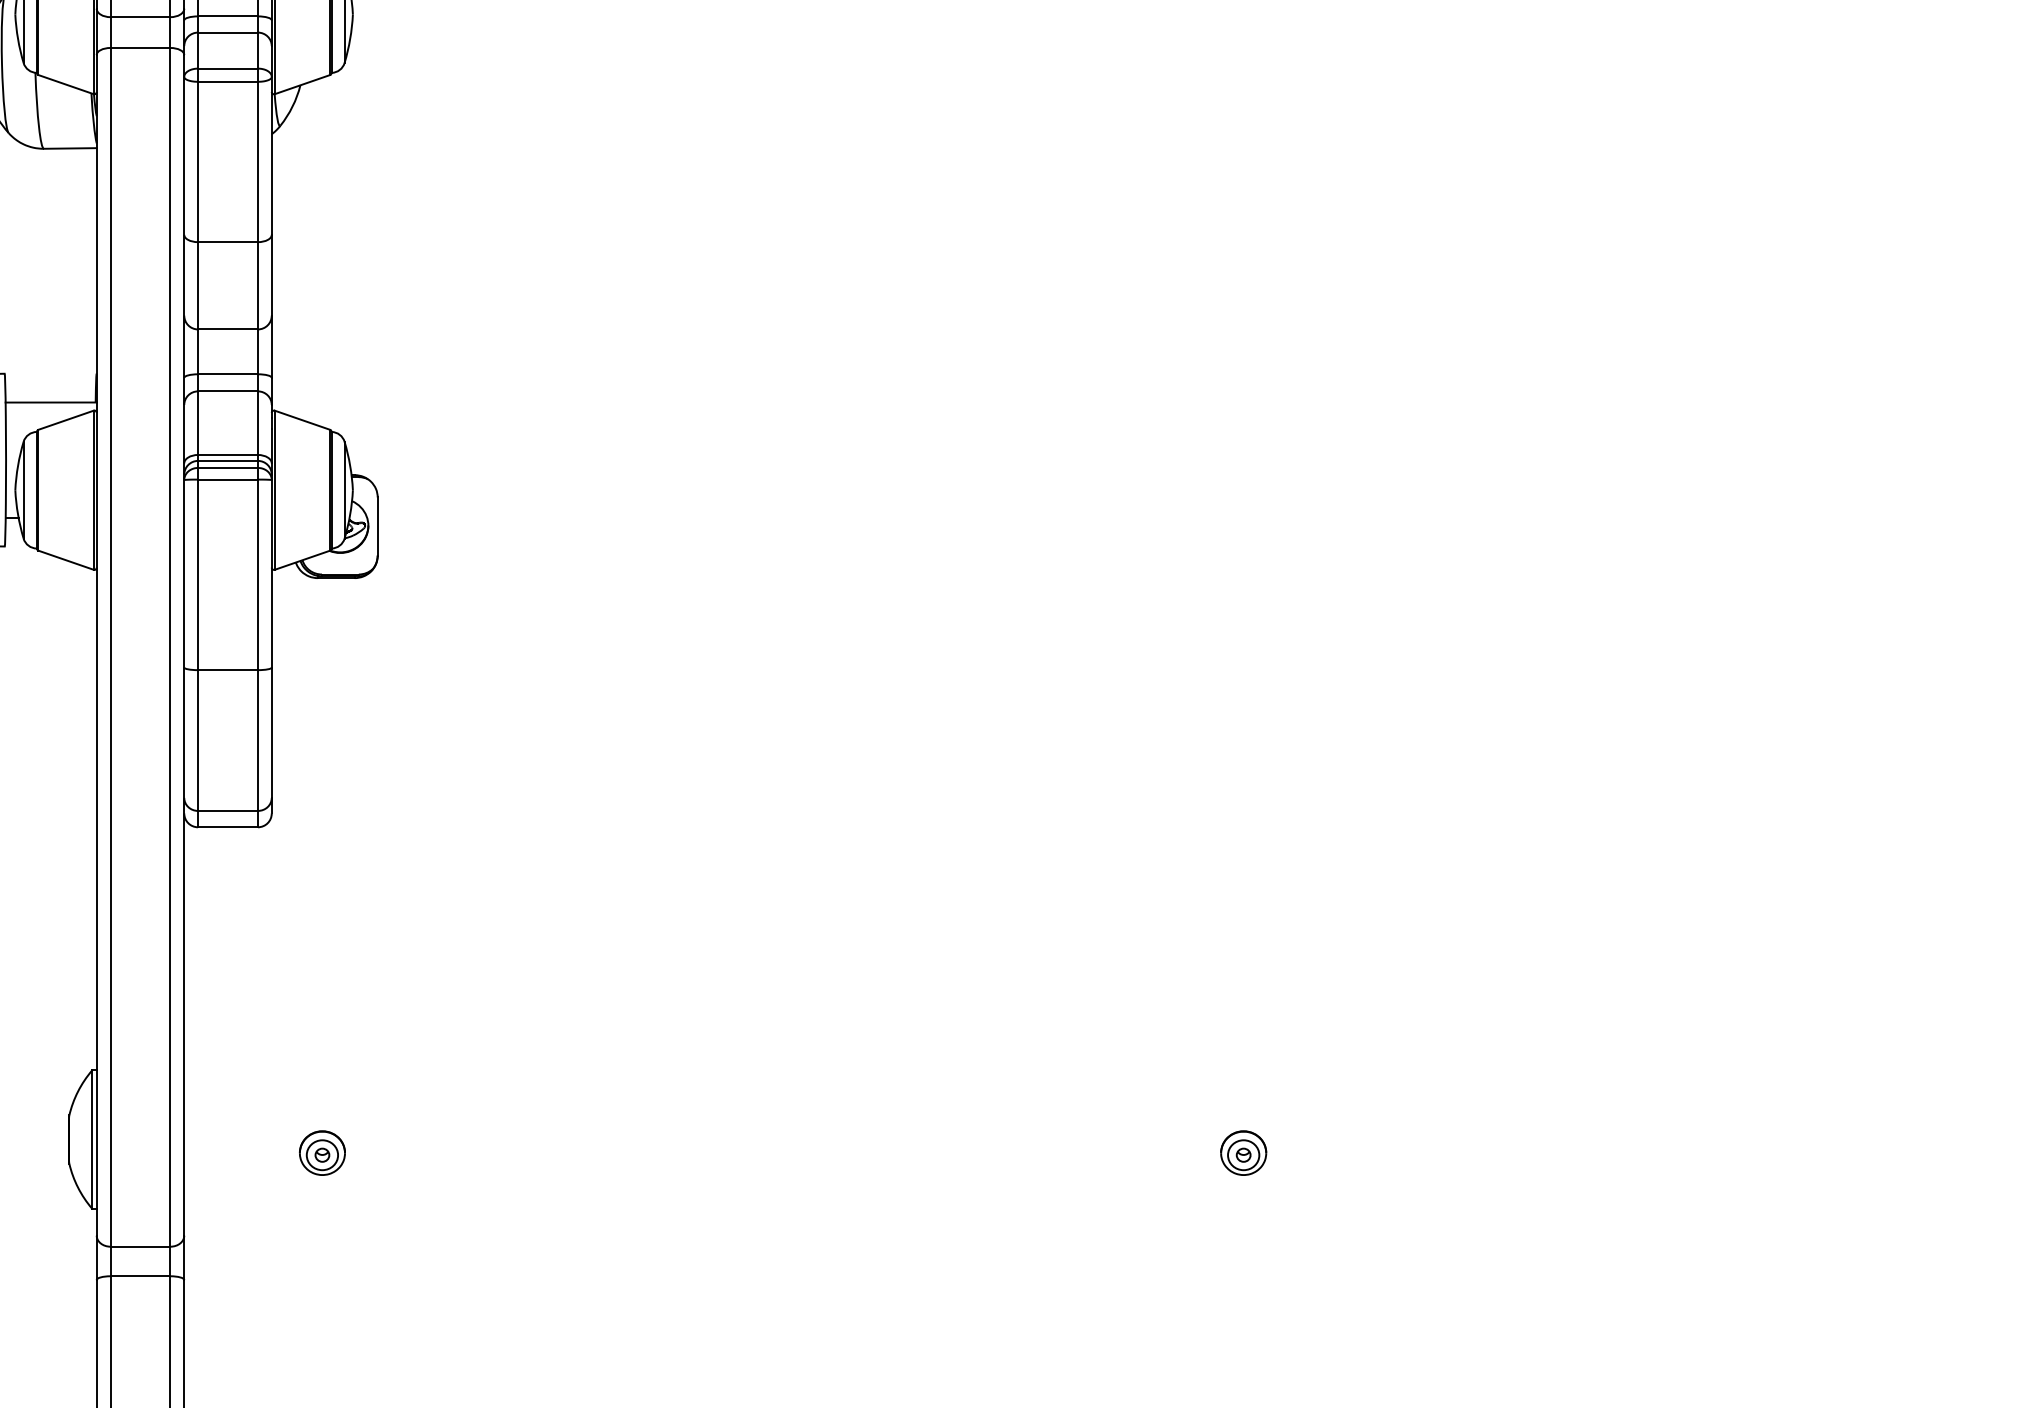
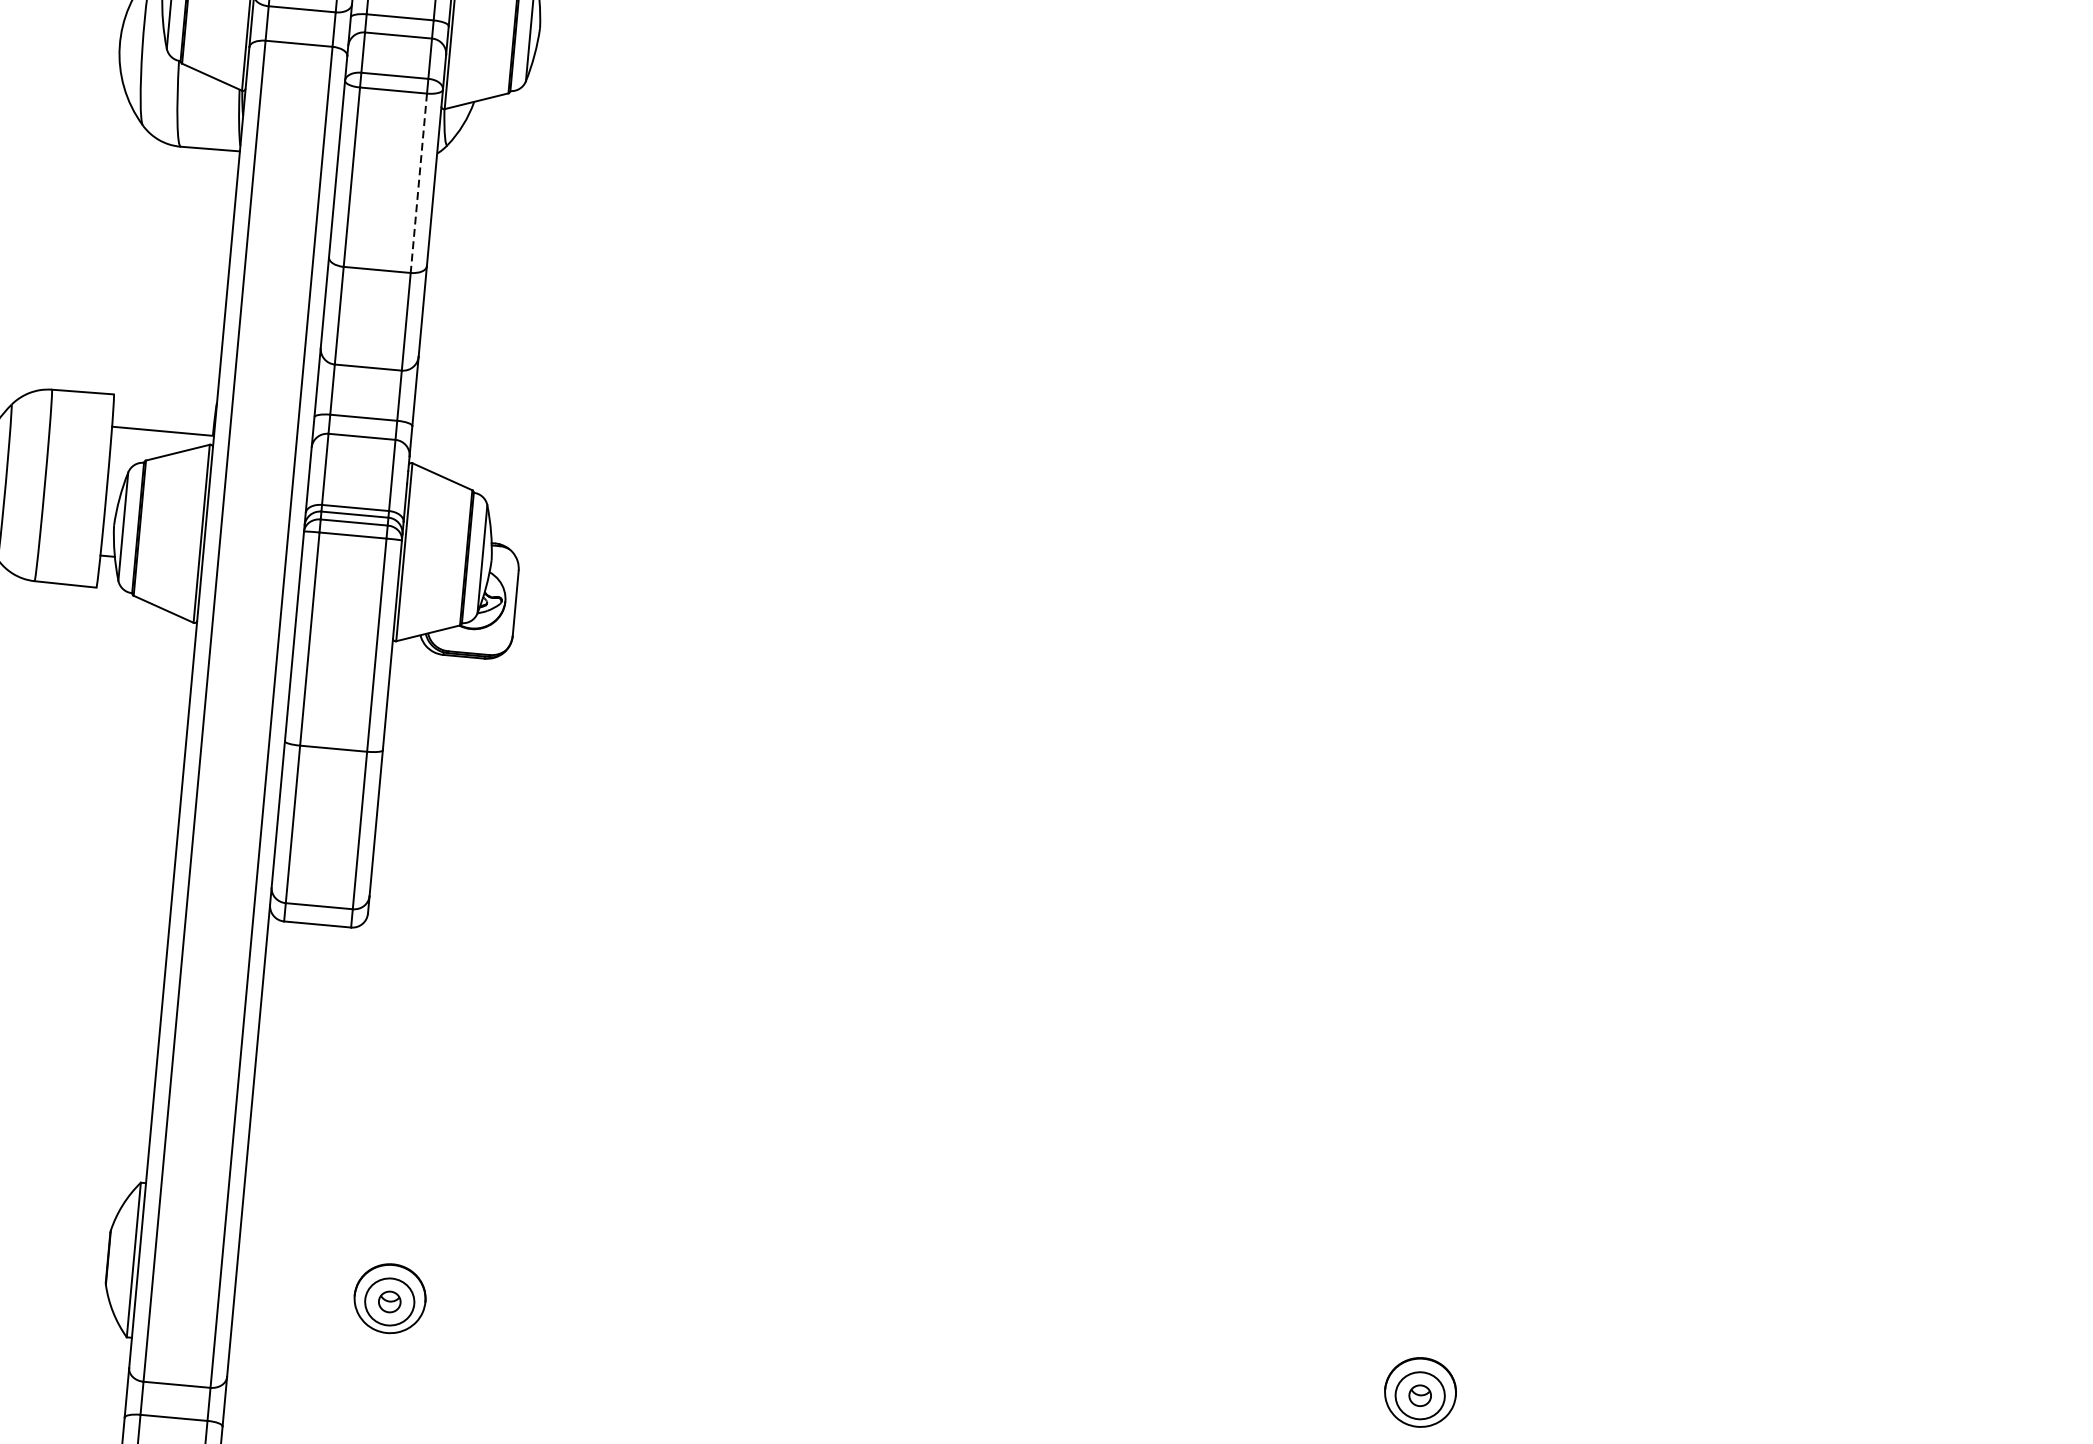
line: (257, 162) -> (418, 183), solid -> dashed
part: (322, 1152) -> (390, 1297), size x1.4
part: (1243, 1152) -> (1420, 1391), size x1.4

